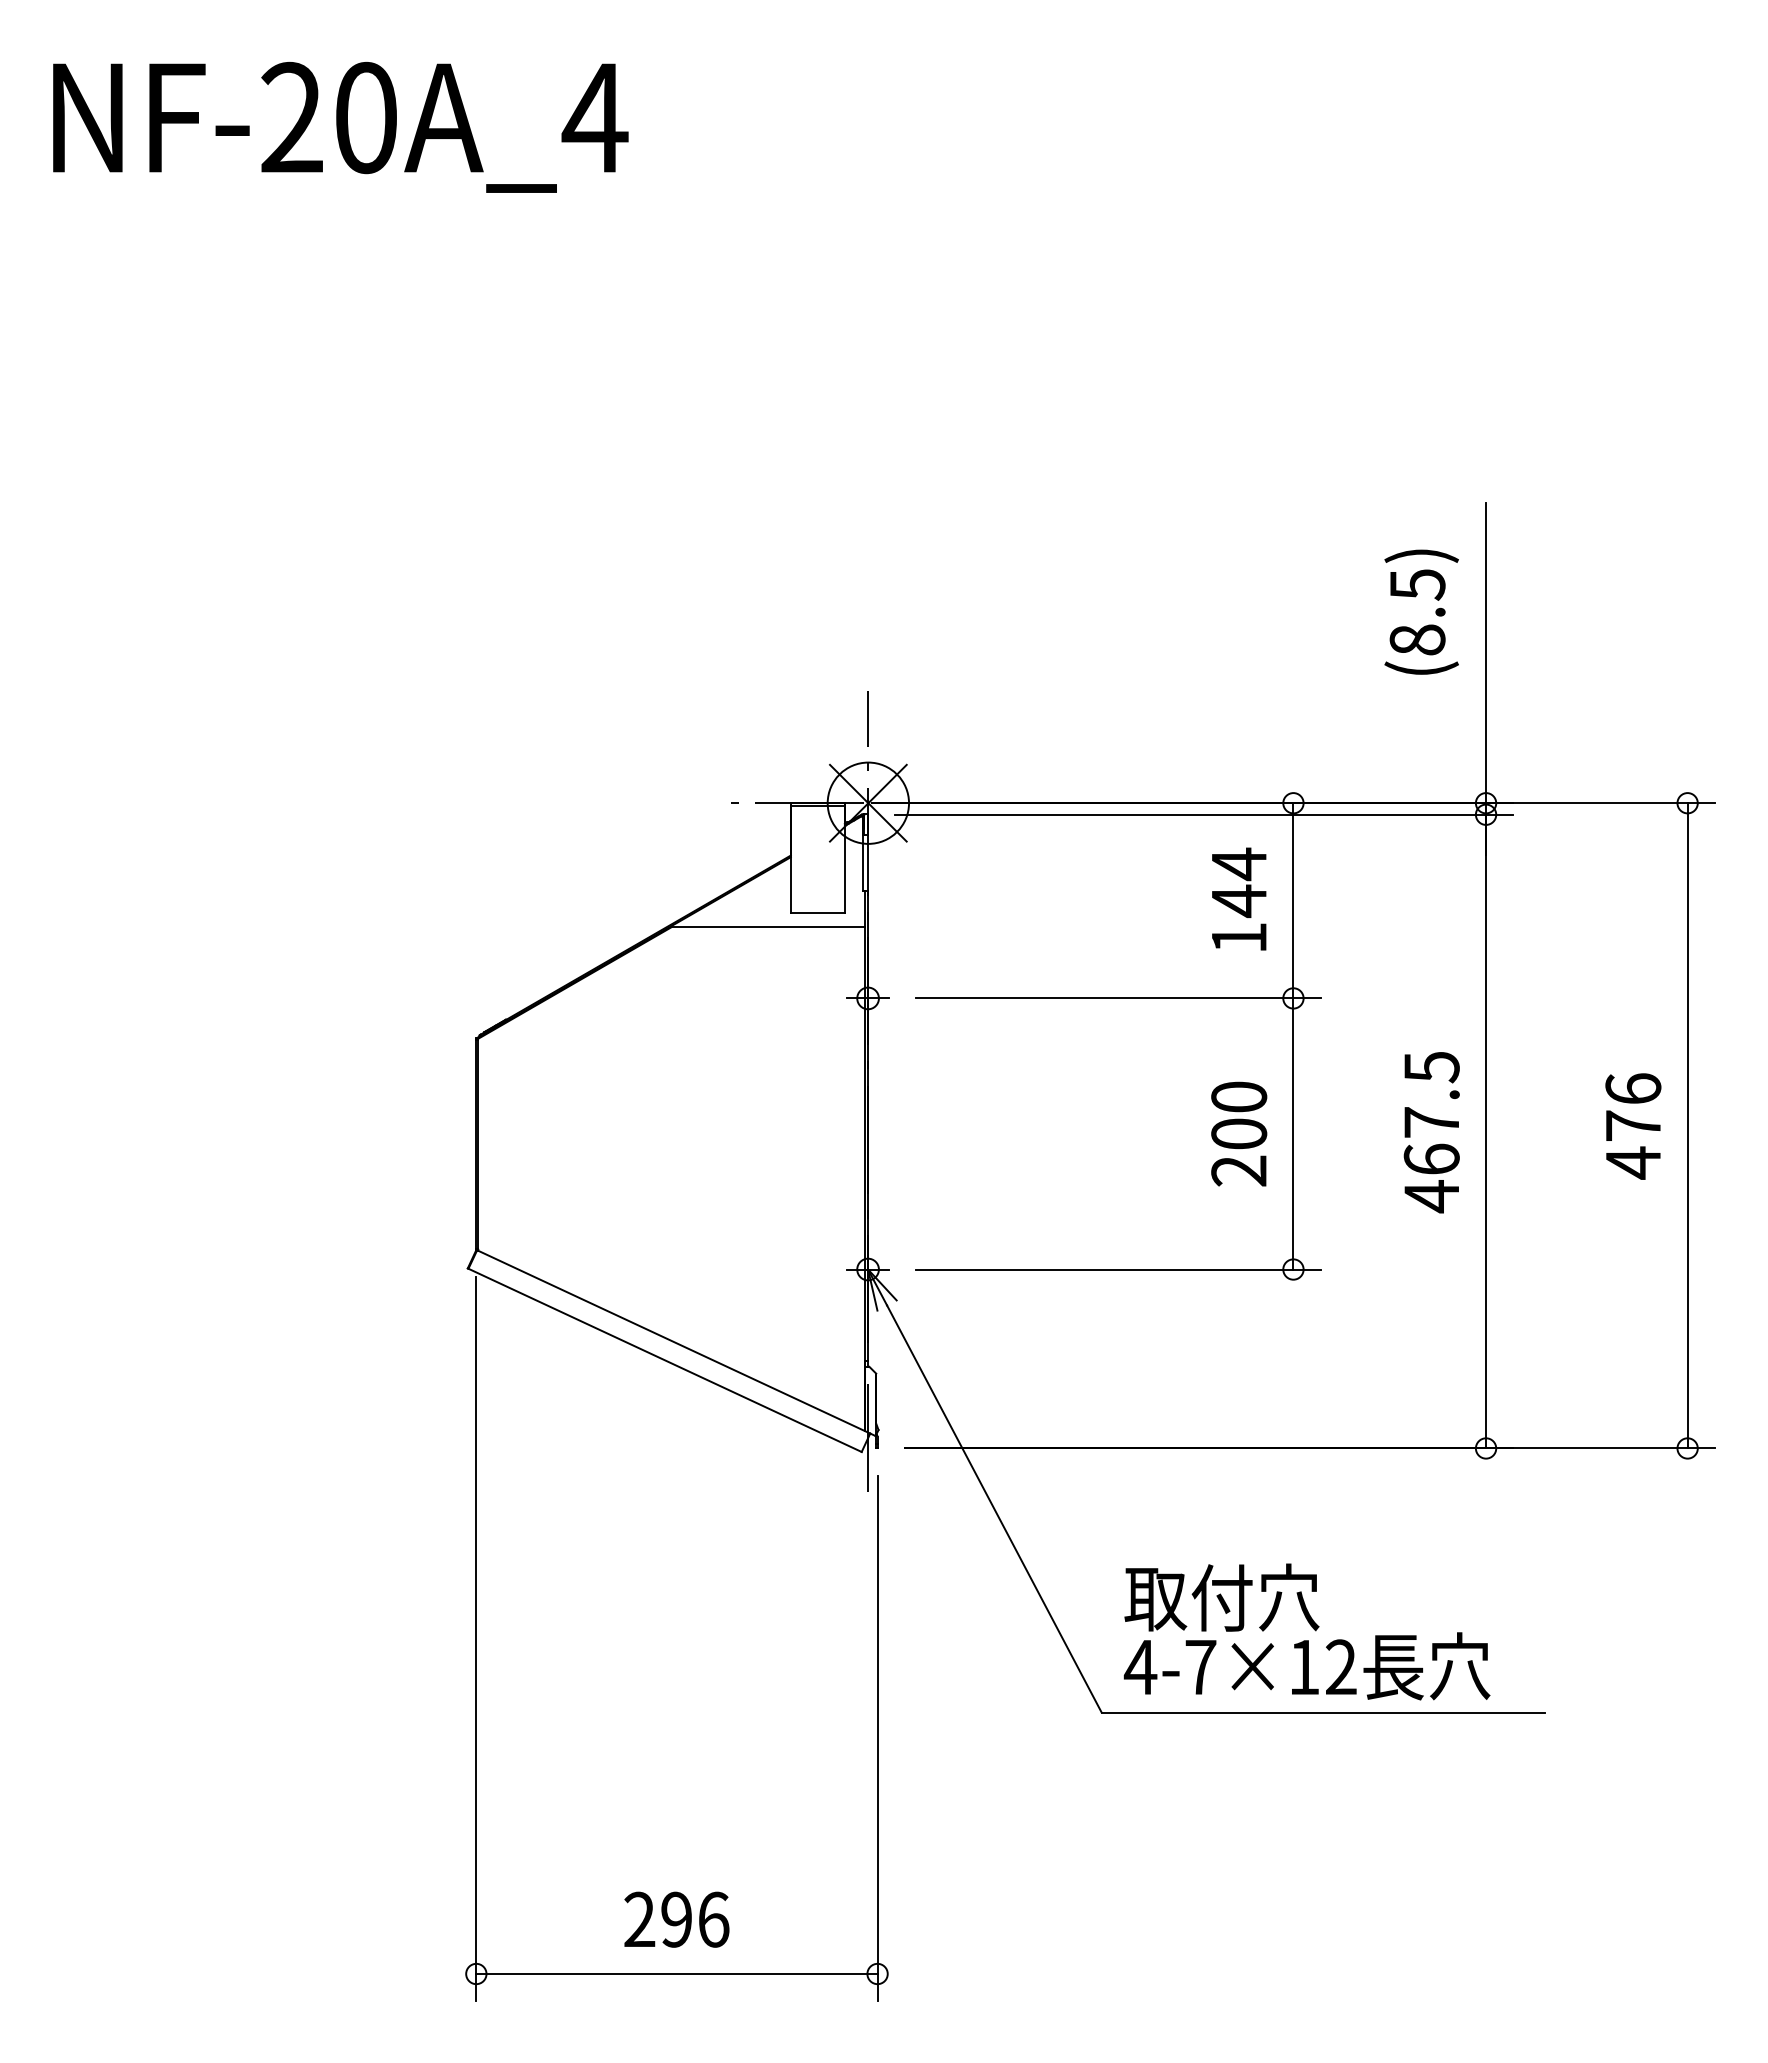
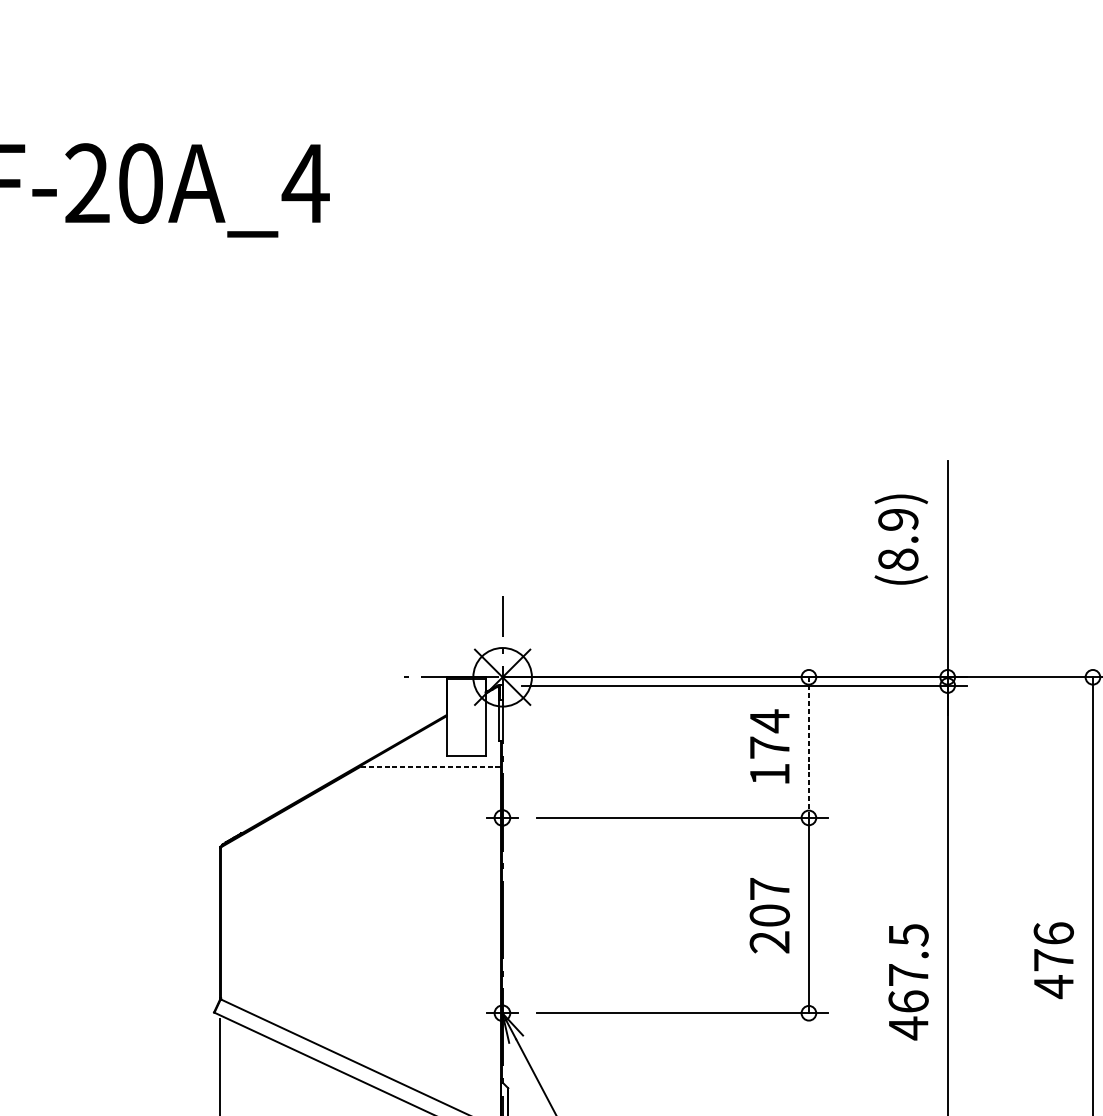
text: (1417, 584) -> (898, 519), (8.5) -> (8.9)
line: (1293, 900) -> (808, 747), solid -> dashed
text: (1239, 901) -> (770, 748), 144 -> 174
line: (768, 927) -> (430, 766), solid -> dashed
text: (1239, 1096) -> (770, 888), 200 -> 207
text: (1633, 1126) -> (1053, 960), moved
text: (1431, 1132) -> (908, 982), moved

